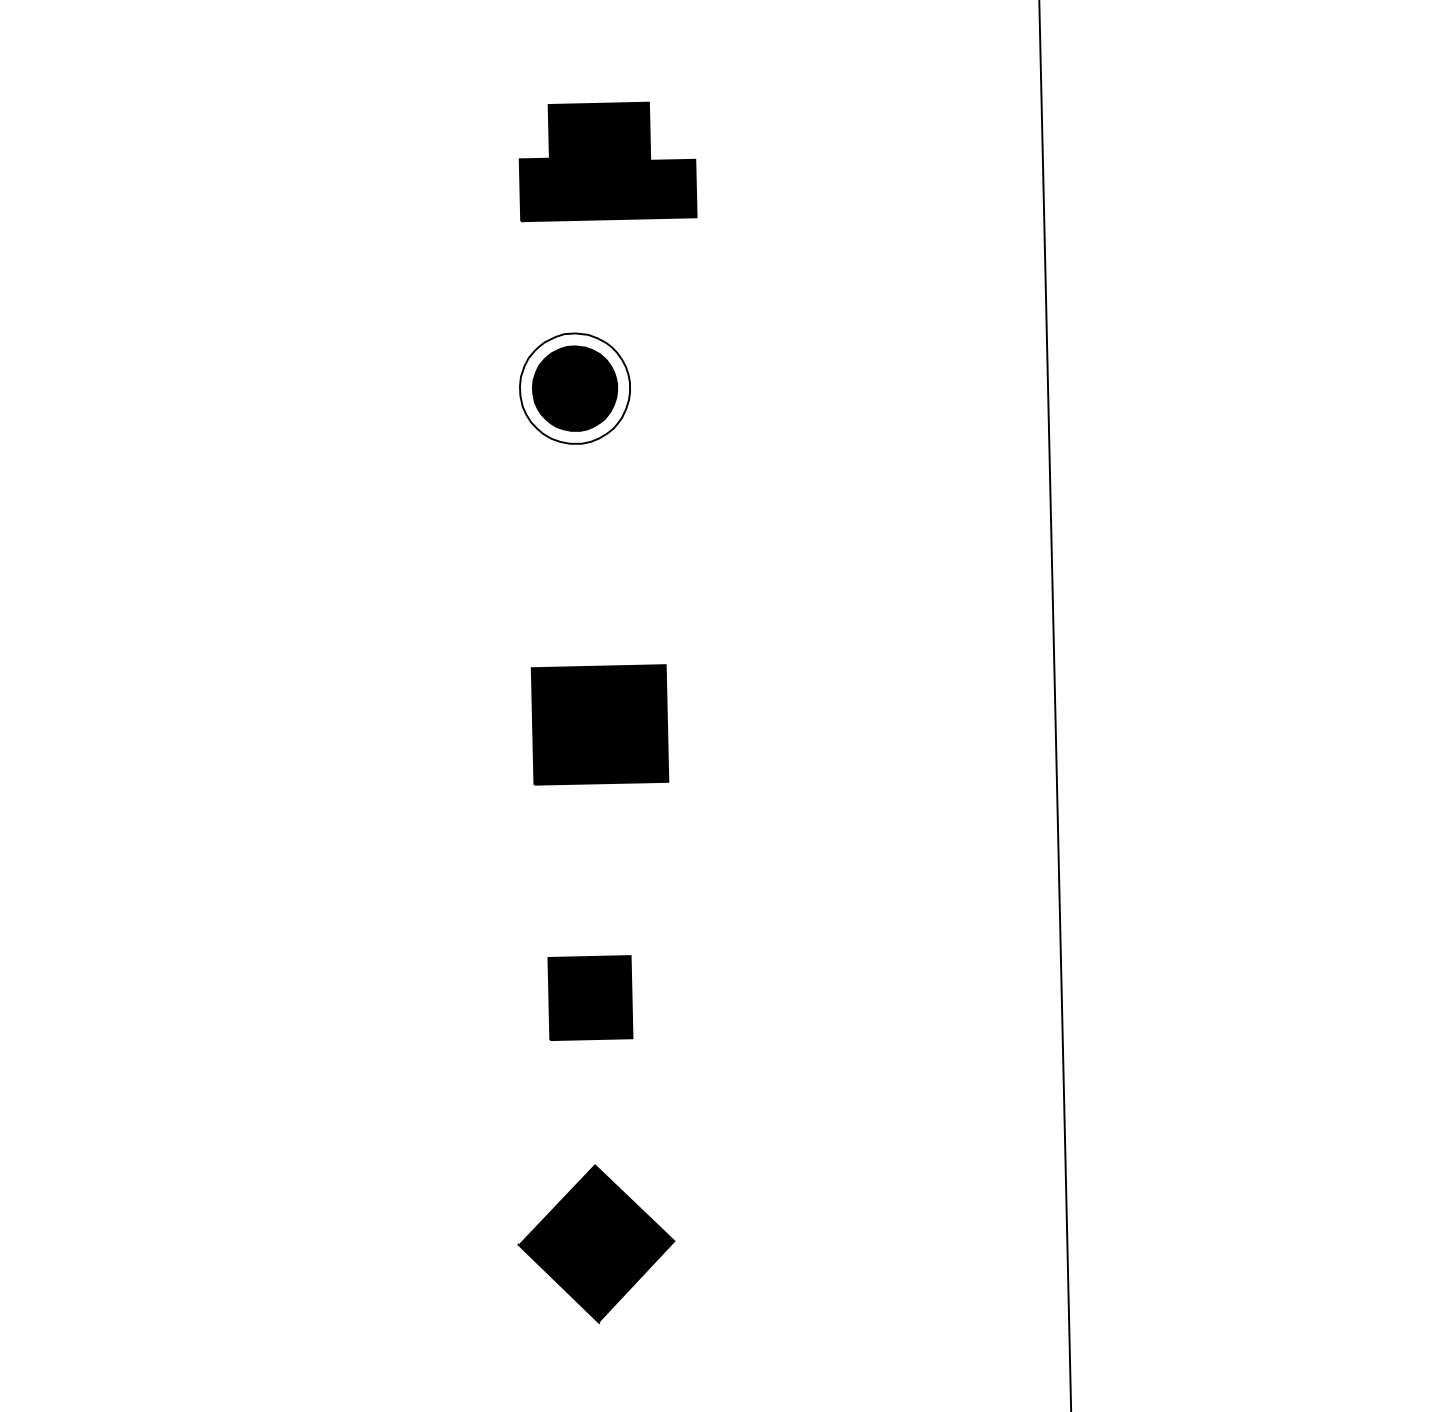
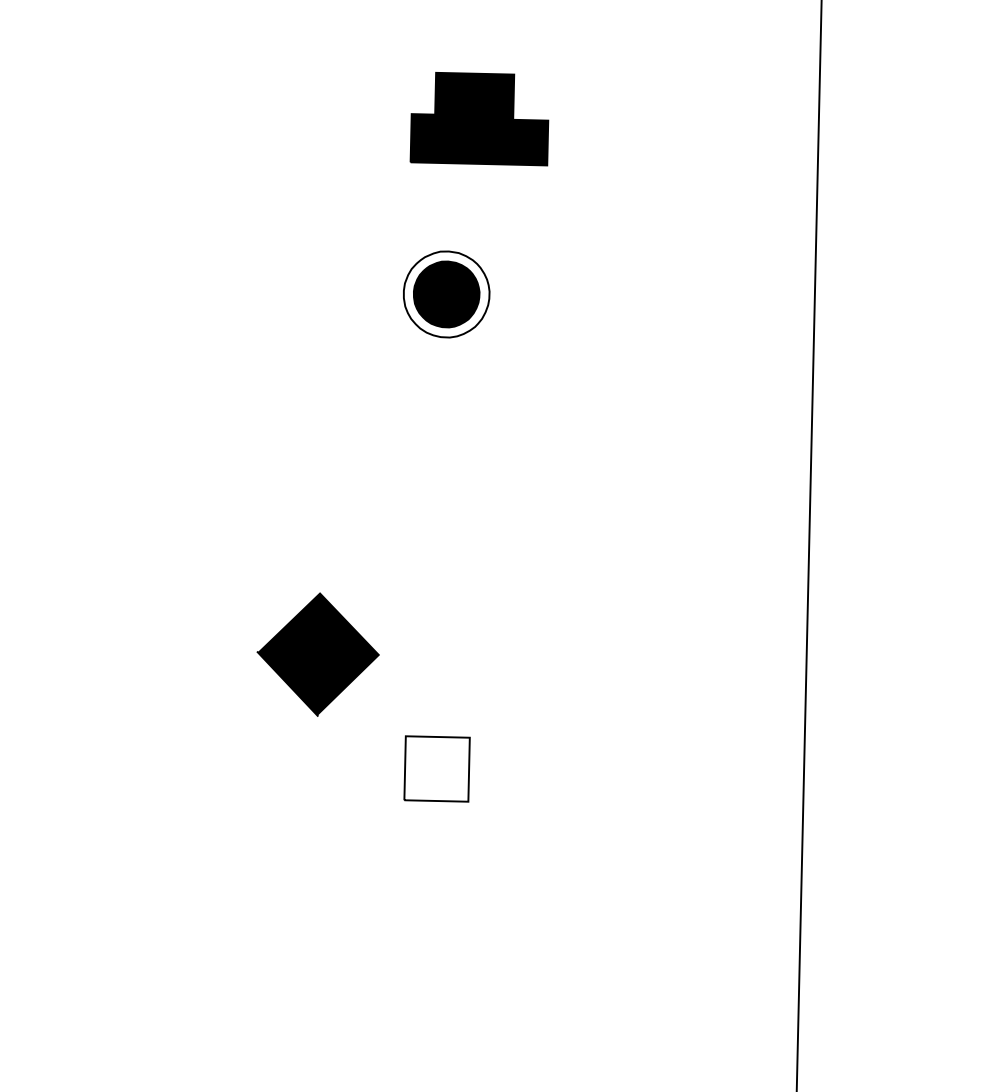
part: (599, 724) -> (453, 556), removed
fill: (590, 998) -> (437, 769), removed
part: (596, 1243) -> (318, 654), moved

